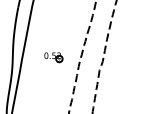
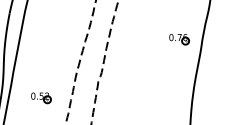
part: (53, 57) -> (41, 98), moved

